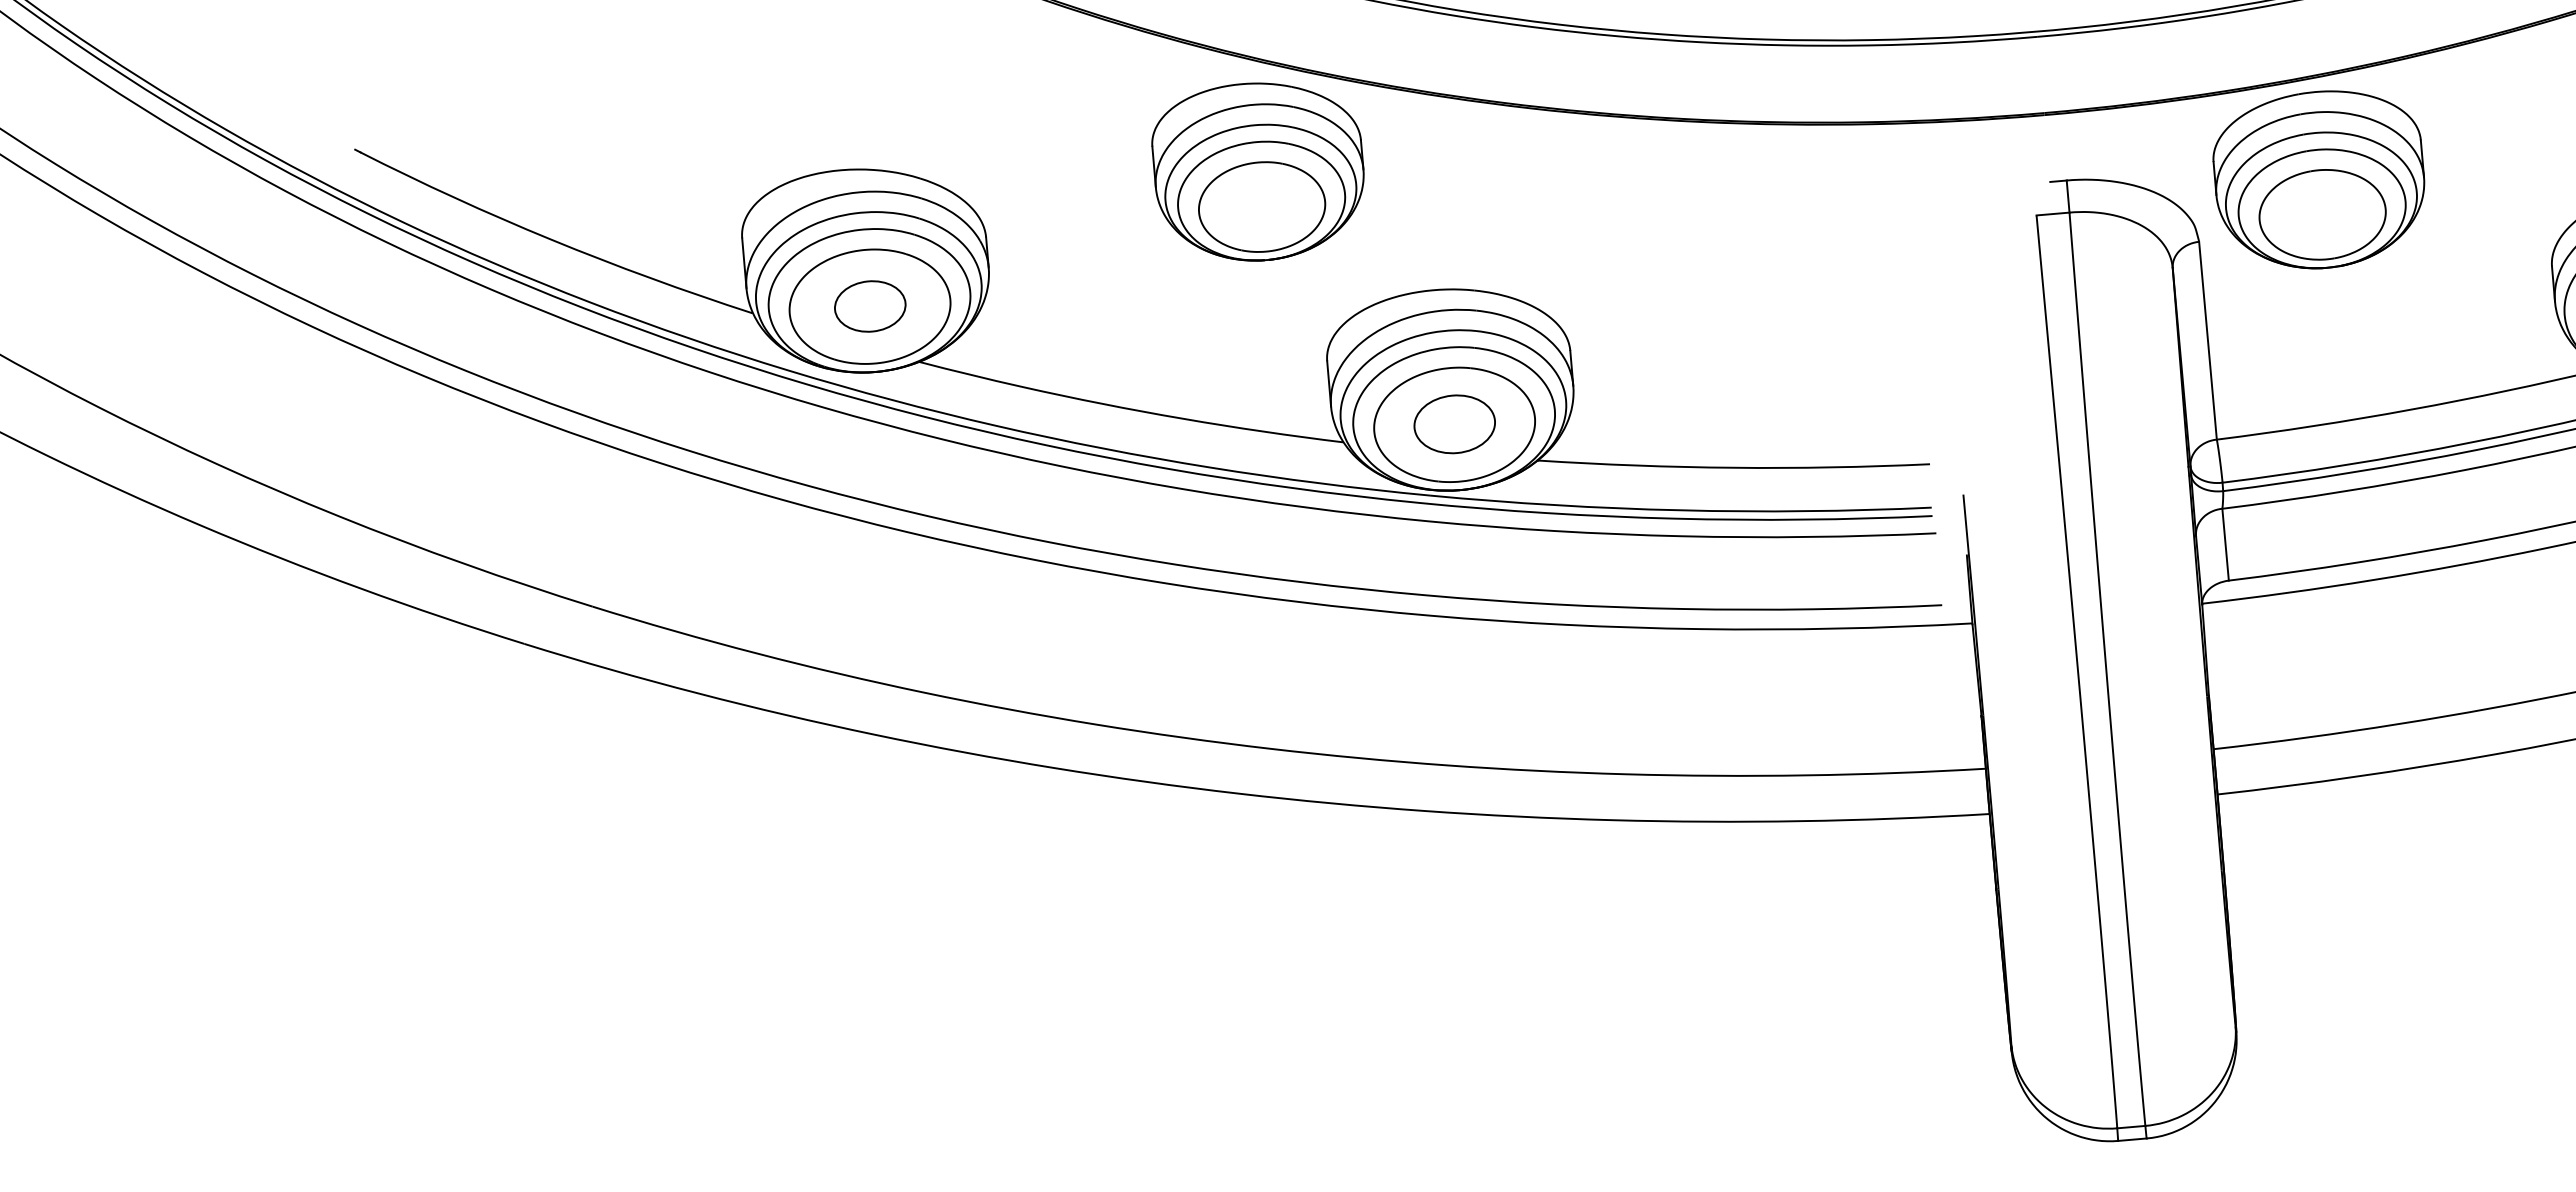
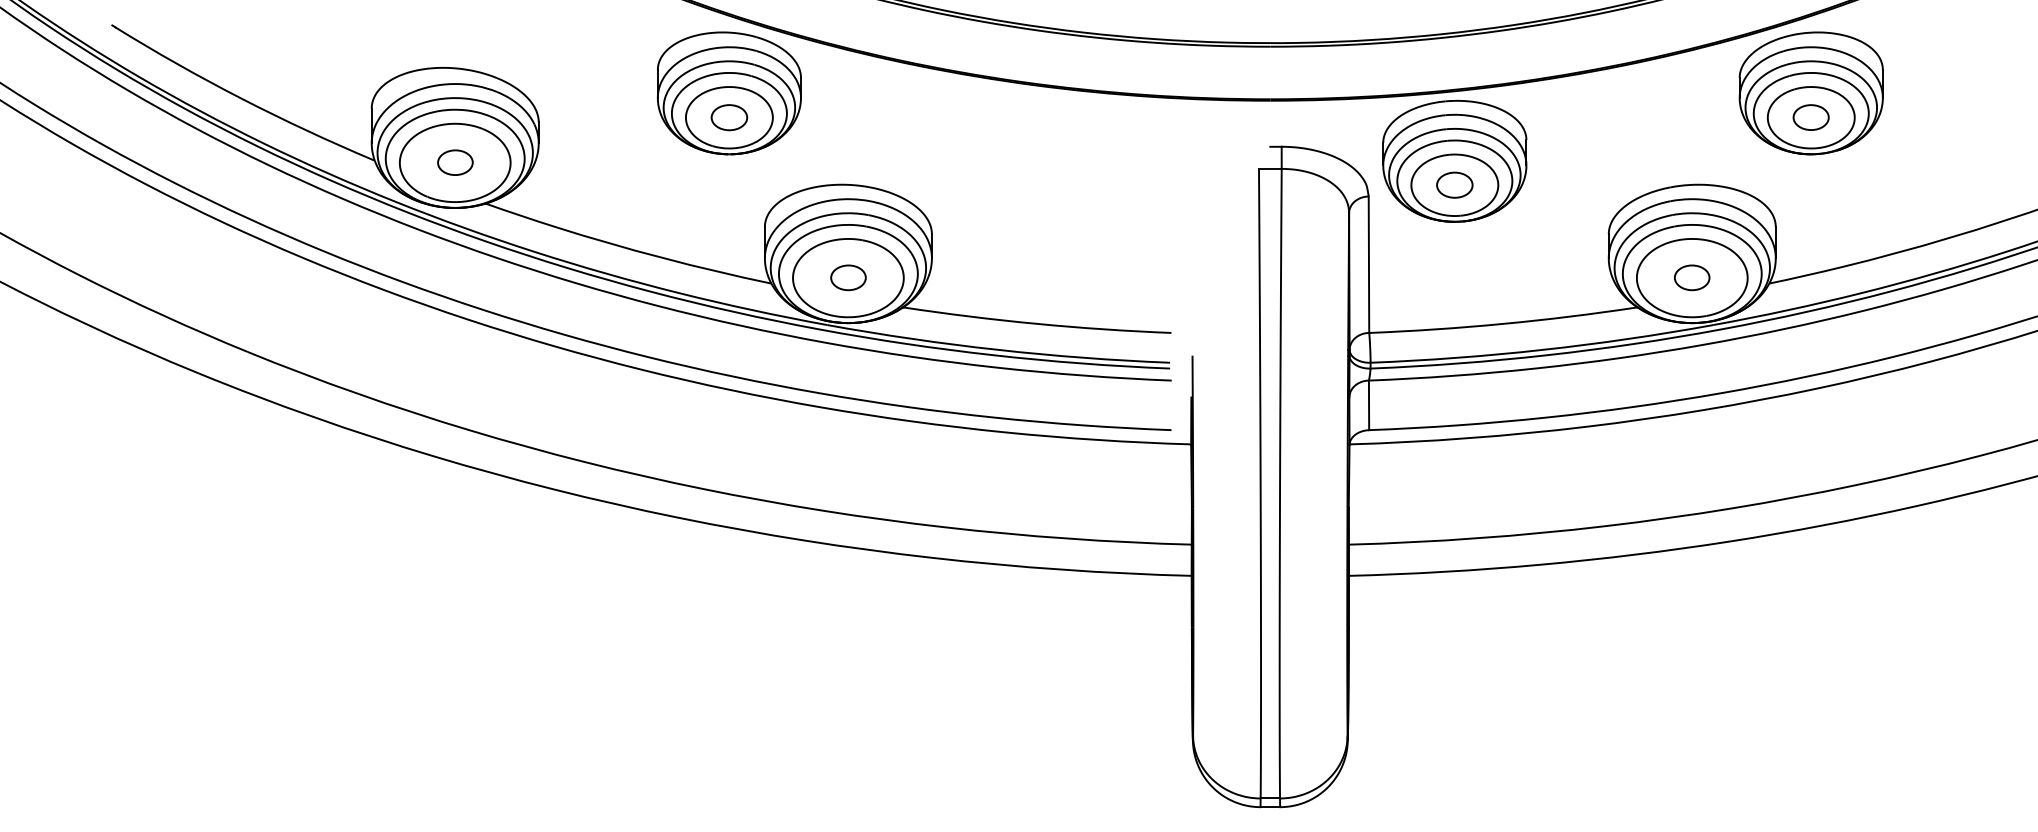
part: (1262, 206) -> (729, 117), added
part: (2322, 213) -> (1454, 184), added
part: (870, 306) -> (455, 162), size x0.71
part: (1454, 423) -> (848, 277), size x0.62

